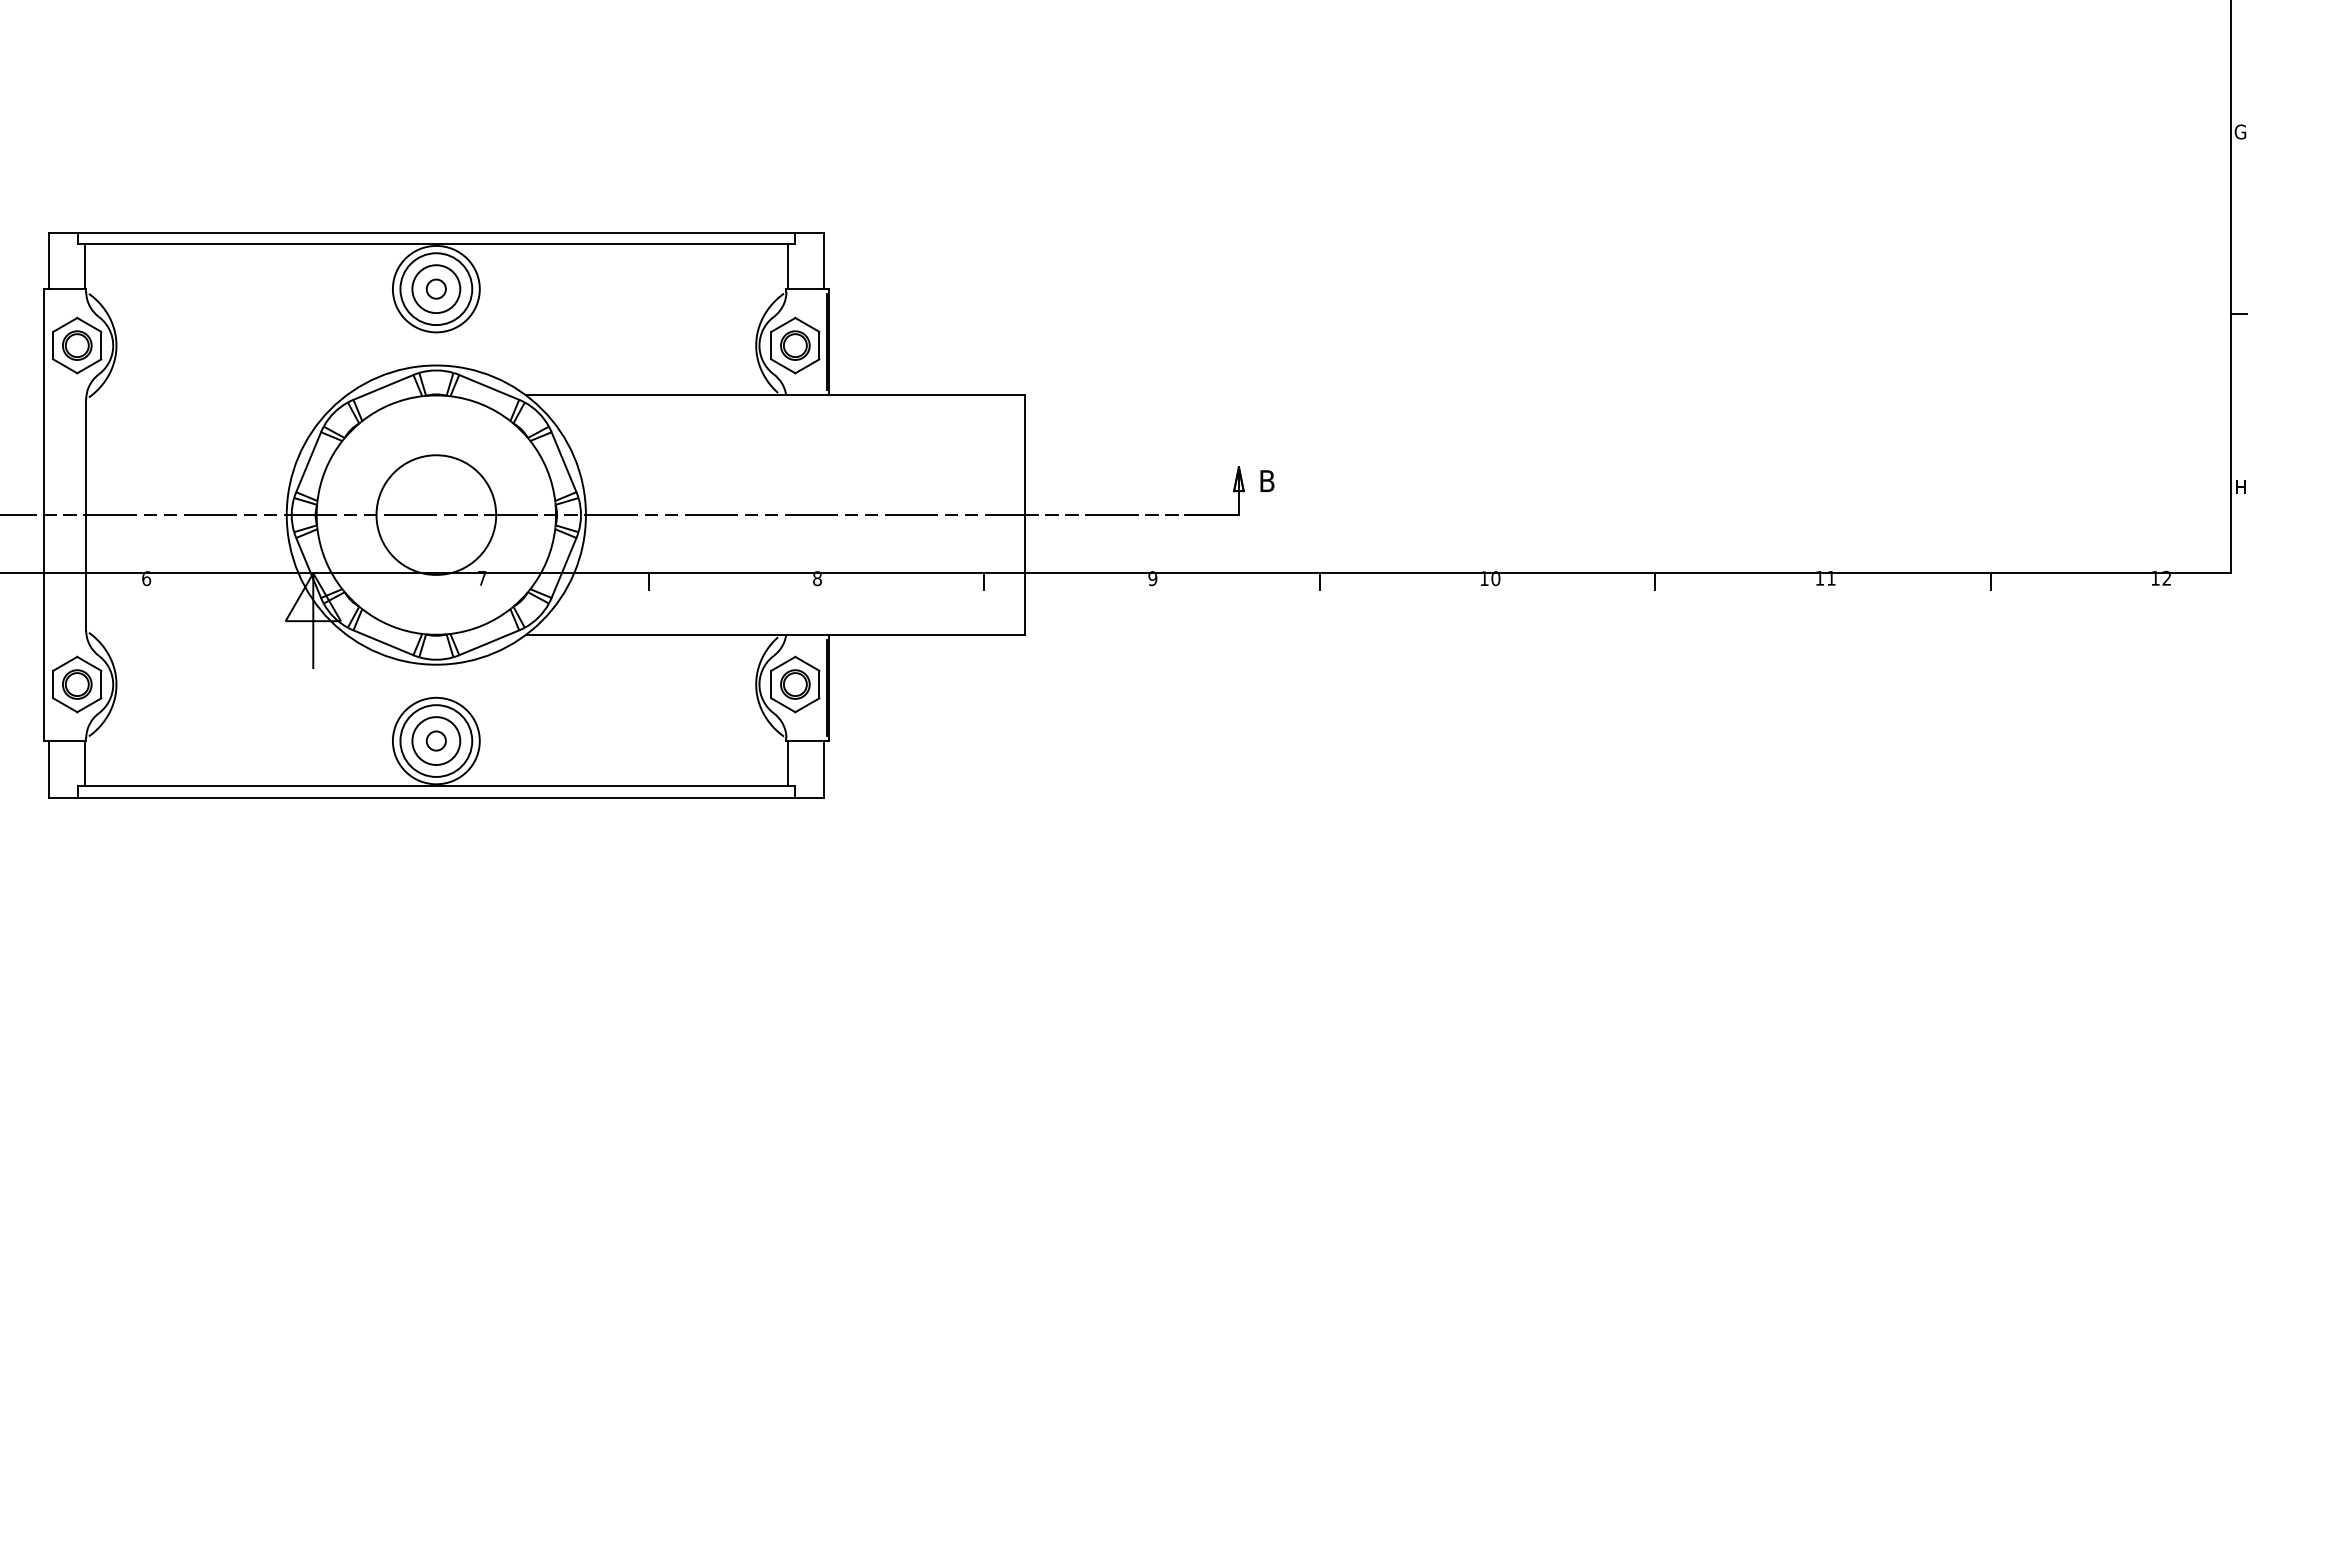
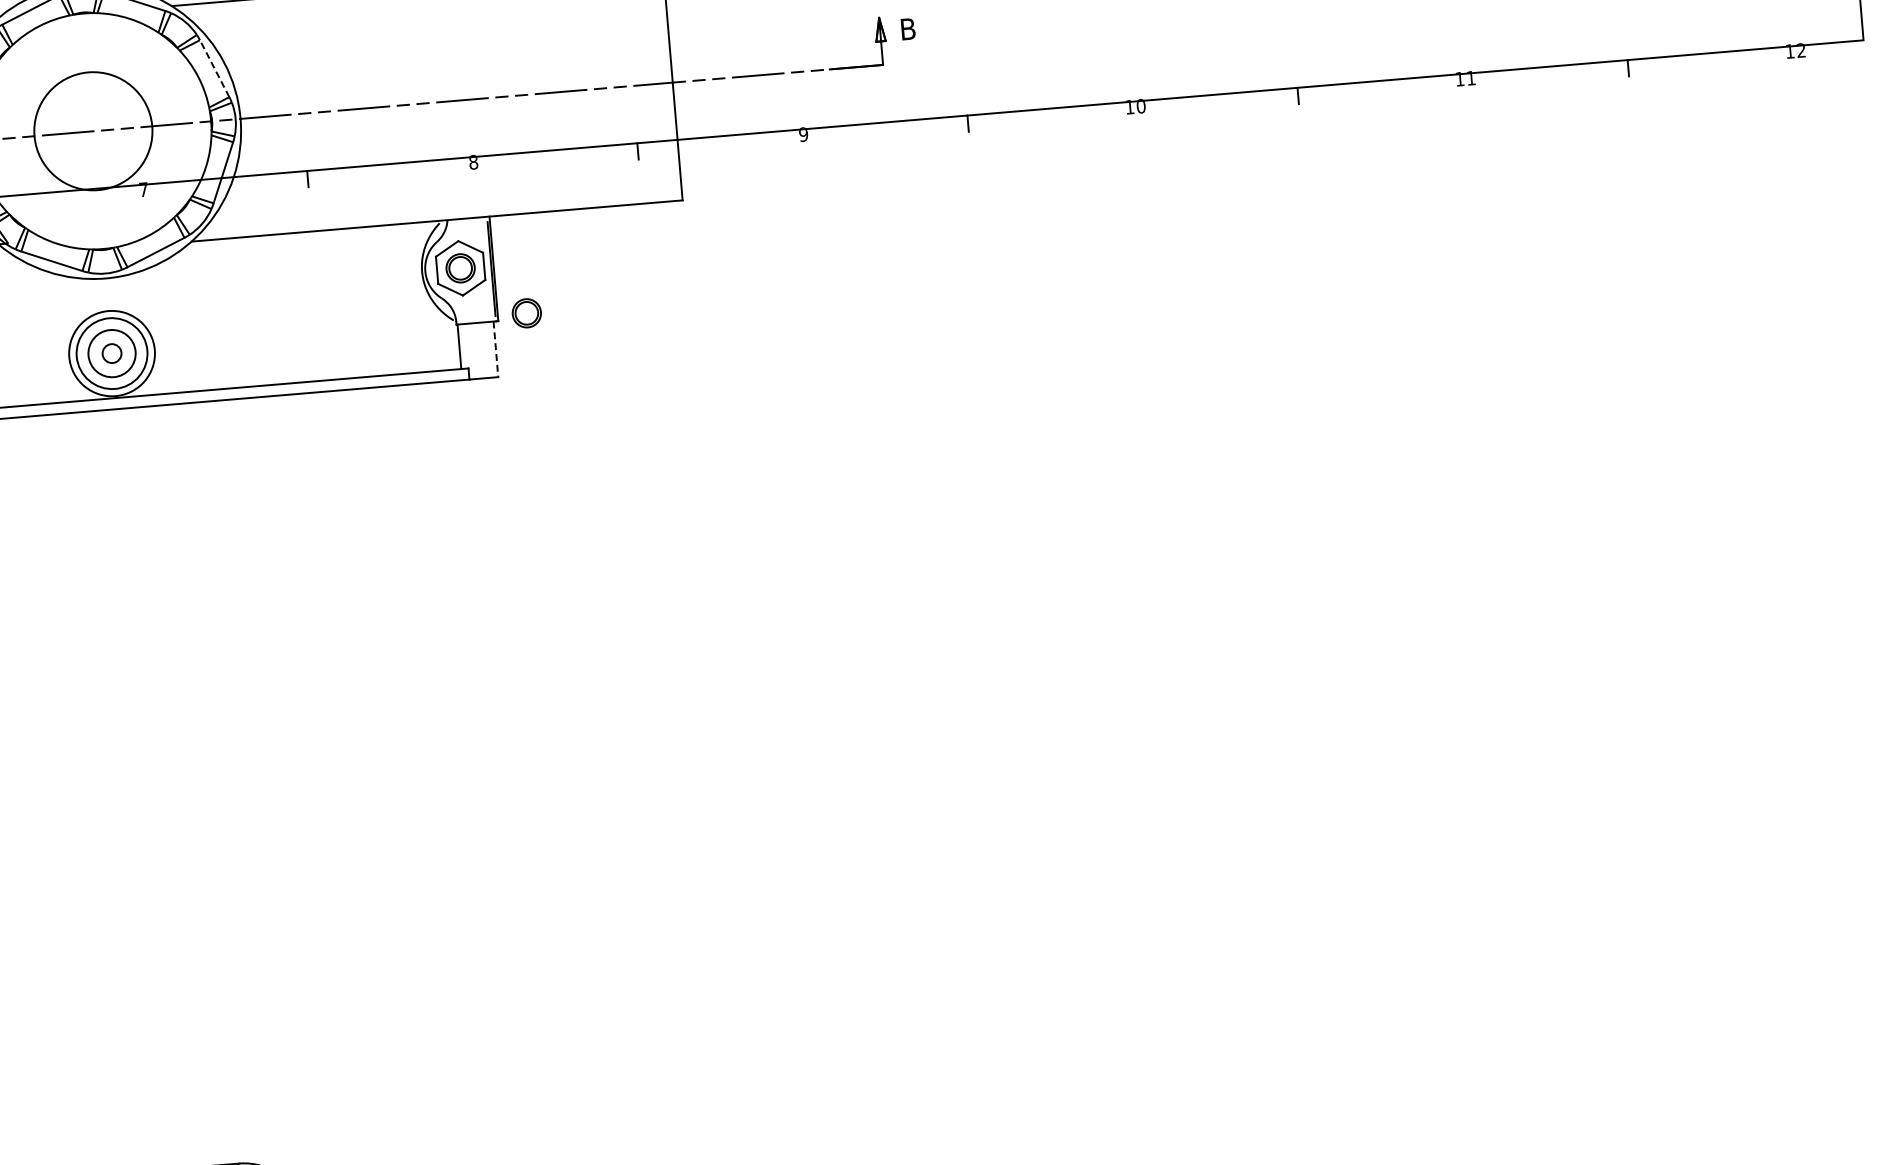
line: (563, 461) -> (214, 68), solid -> dashed
part: (858, 735) -> (526, 313), added
line: (824, 769) -> (496, 349), solid -> dashed

